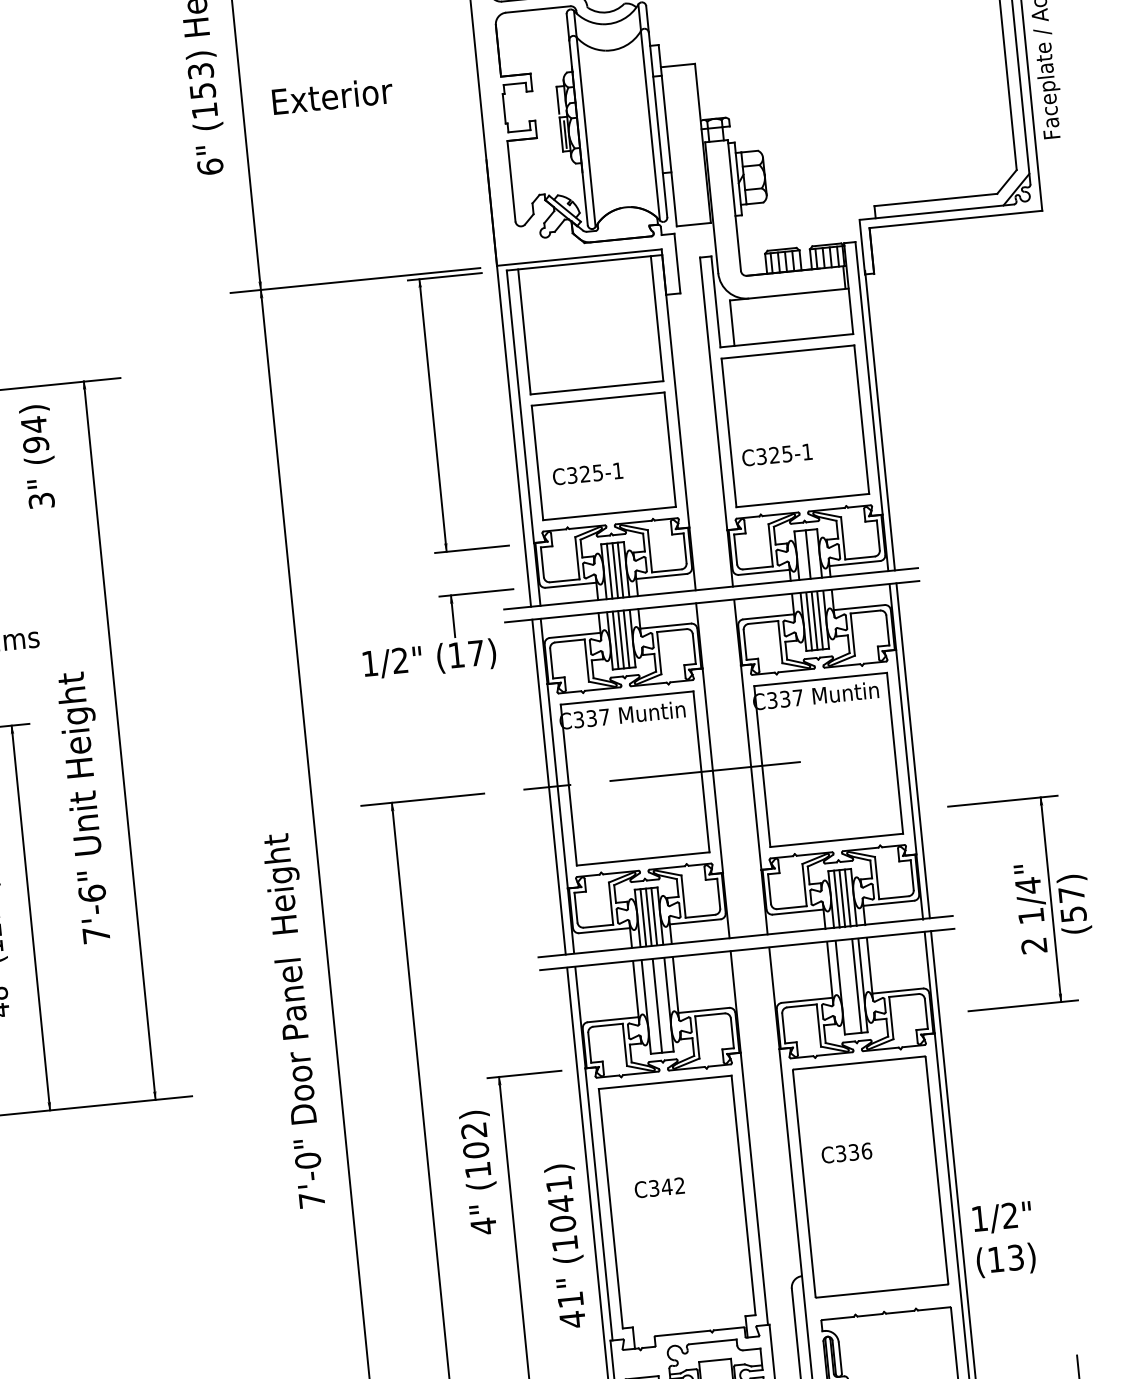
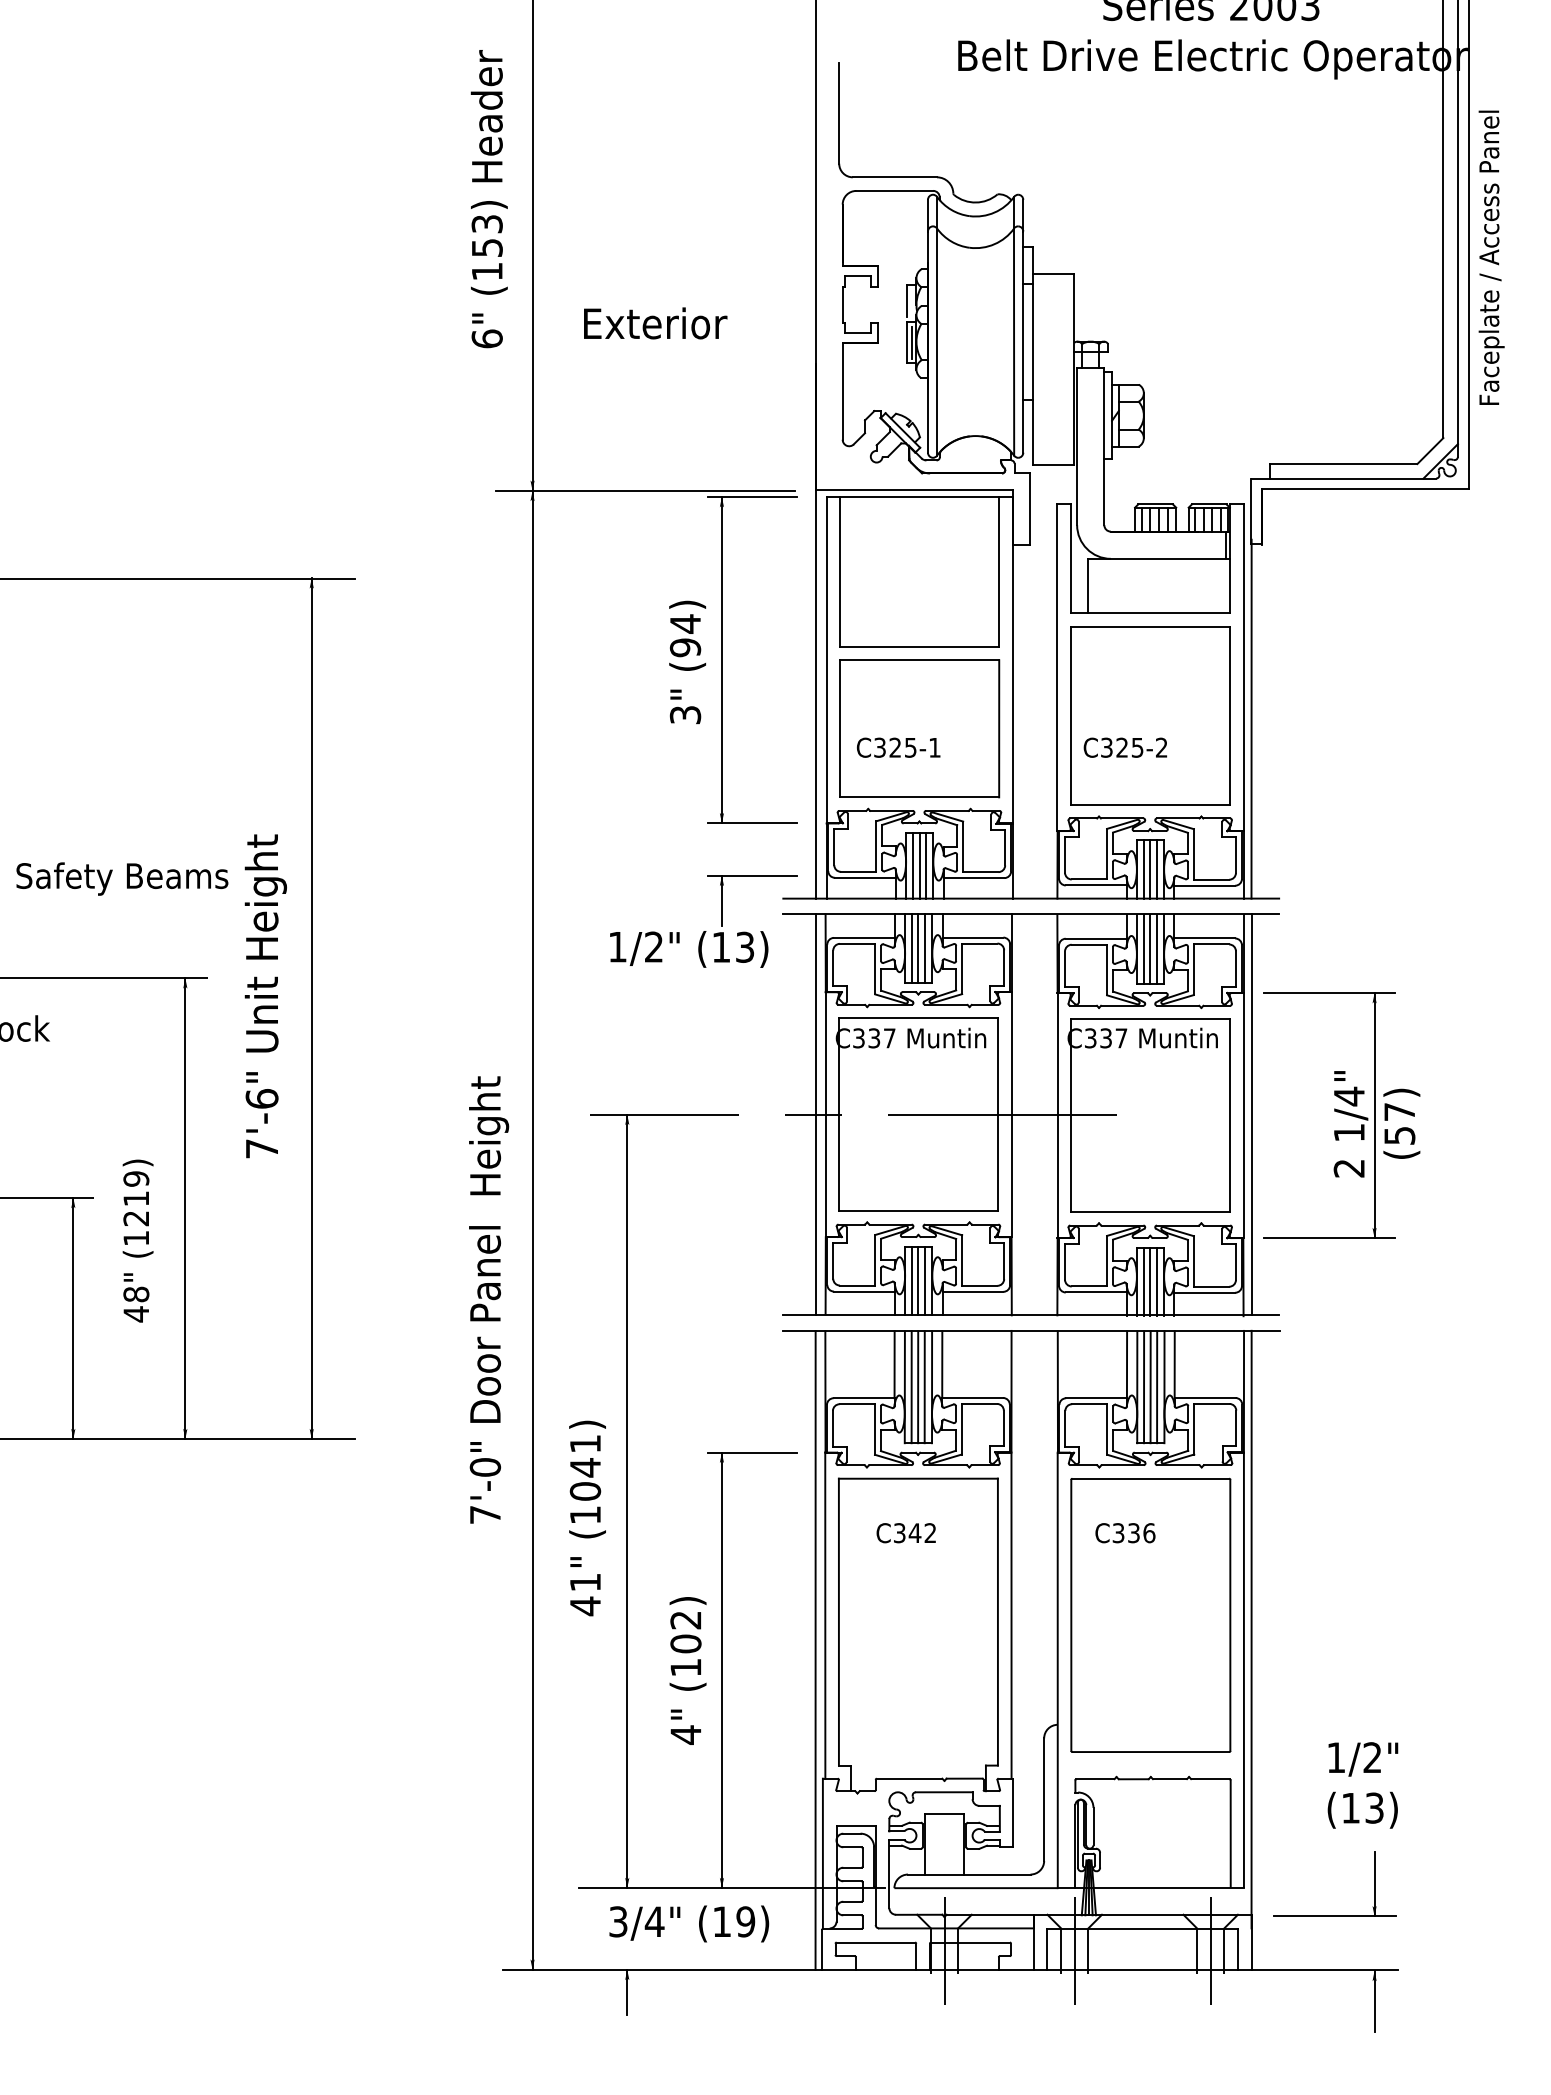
text: (332, 96) -> (655, 323), moved
text: (807, 451) -> (1161, 747), C325-1 -> C325-2
text: (38, 456) -> (687, 662), moved
line: (813, 554) -> (1156, 869), added
line: (802, 555) -> (1143, 869), added
text: (476, 652) -> (745, 946), (17) -> (13)
text: (86, 807) -> (265, 996), moved
part: (1023, 902) -> (1341, 1115), moved
line: (851, 986) -> (1150, 1387), added
line: (846, 987) -> (1144, 1387), added
line: (662, 1005) -> (924, 1387), added
line: (651, 1006) -> (911, 1387), added
text: (297, 1020) -> (489, 1299), moved
text: (846, 1153) -> (1125, 1533), moved
text: (479, 1172) -> (687, 1670), moved
text: (659, 1188) -> (905, 1533), moved
text: (1003, 1239) -> (1362, 1785), moved
text: (567, 1246) -> (587, 1518), moved

